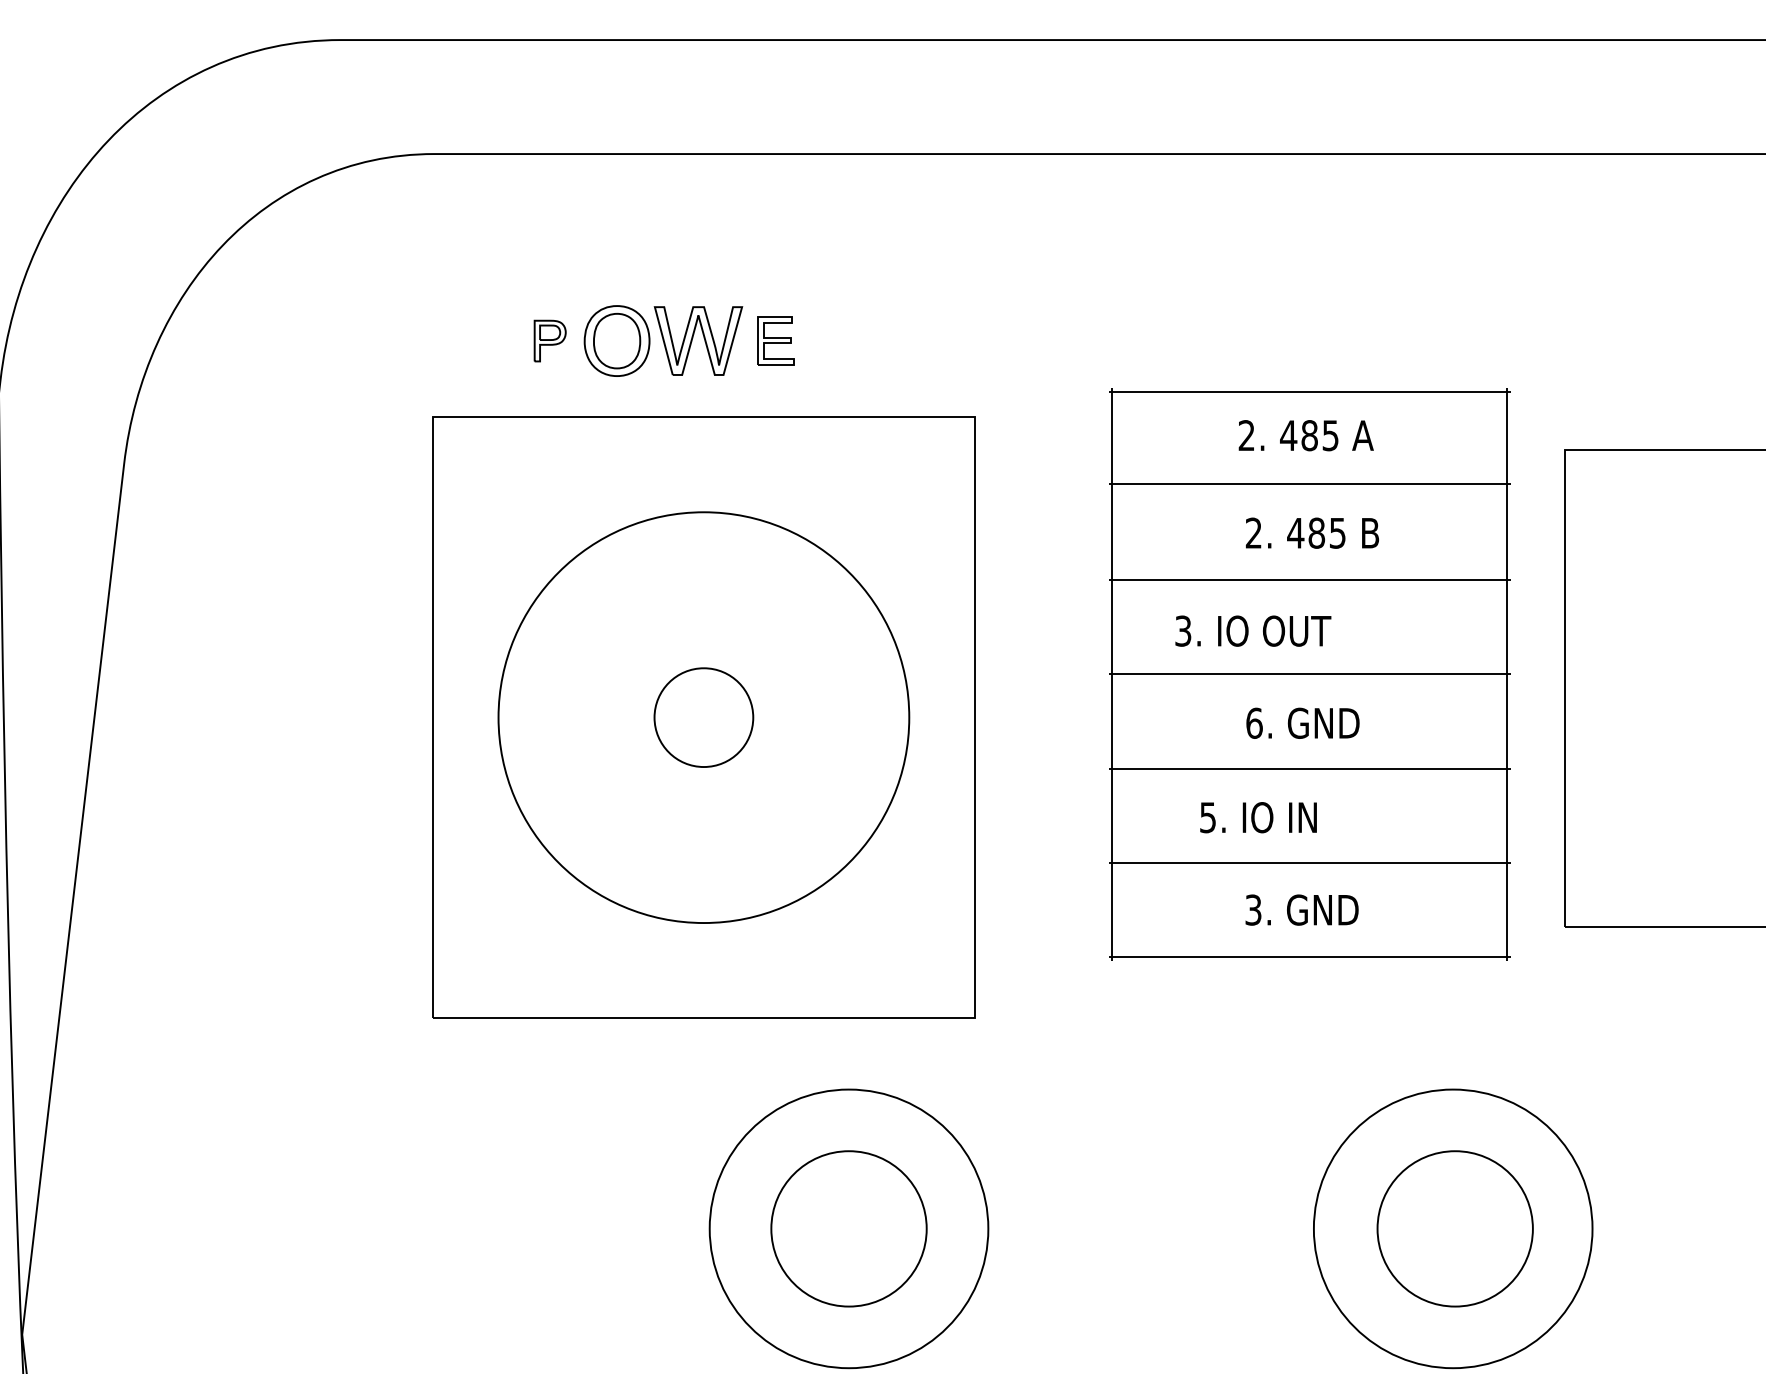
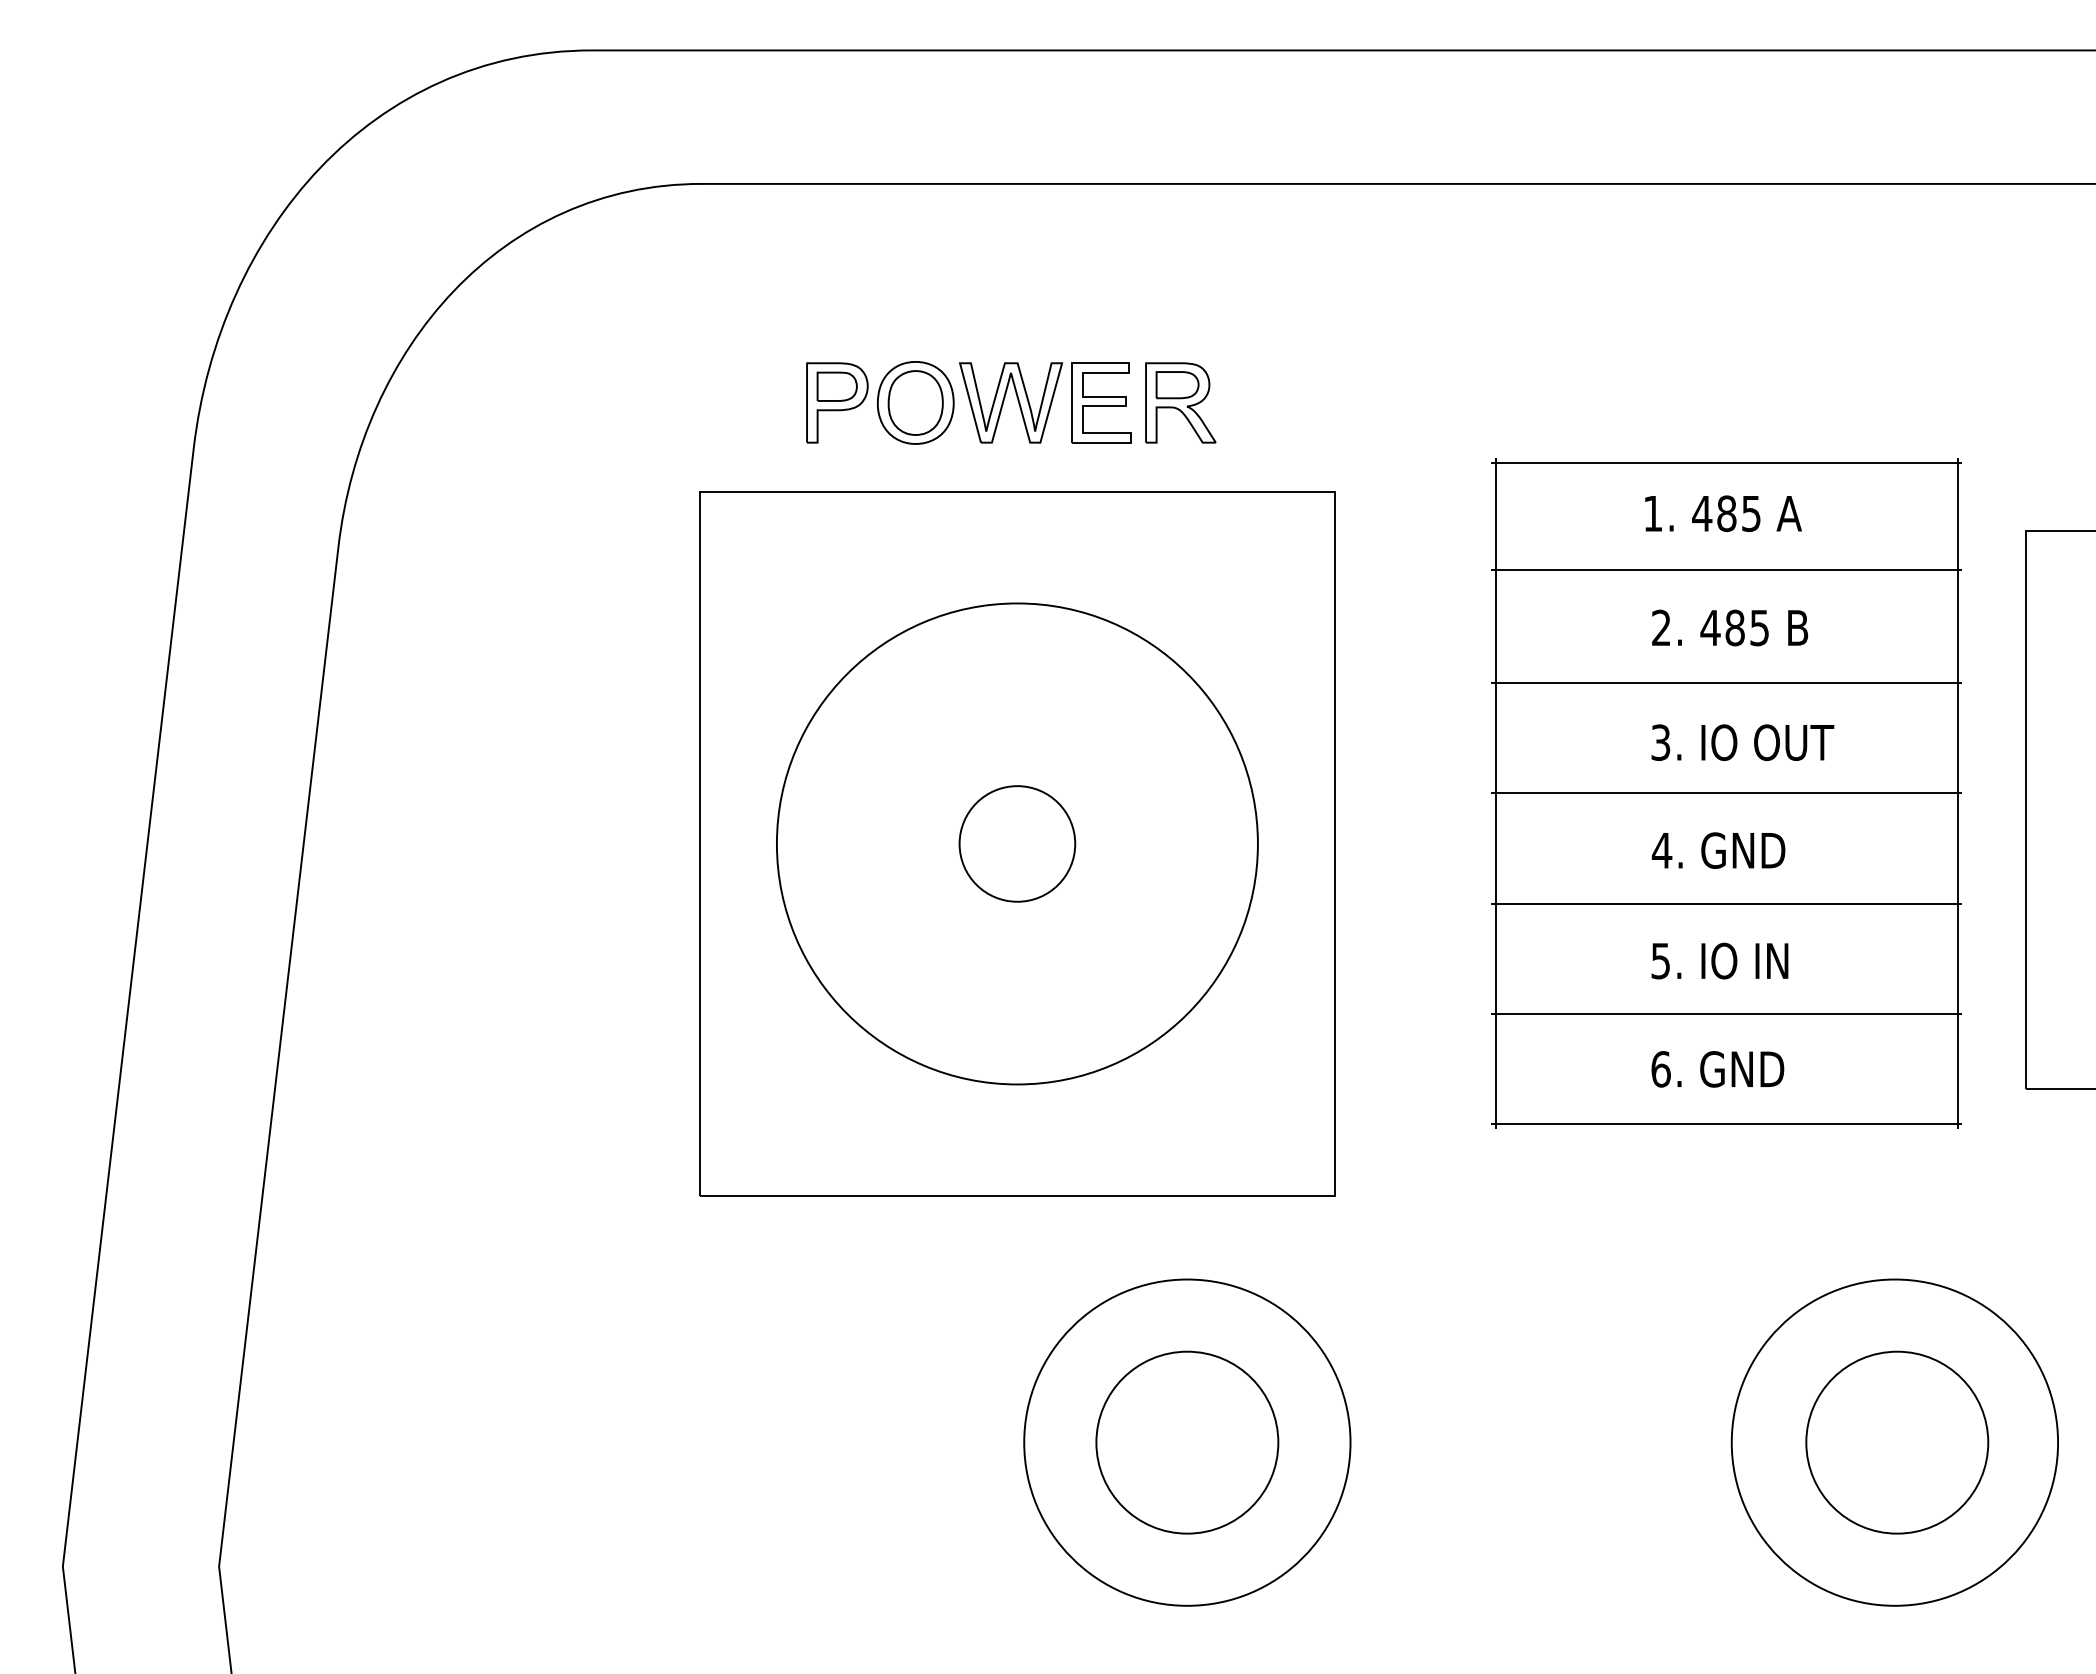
part: (550, 340) -> (837, 402), size x1.67
part: (775, 340) -> (1101, 402), size x1.43
part: (843, 340) -> (1180, 402), added
text: (1246, 435) -> (1652, 513), 2. -> 1.
text: (1253, 631) -> (1742, 742), moved
text: (1253, 723) -> (1661, 850), 6. -> 4.
text: (1258, 817) -> (1719, 960), moved
text: (1253, 910) -> (1660, 1069), 3. -> 6.

